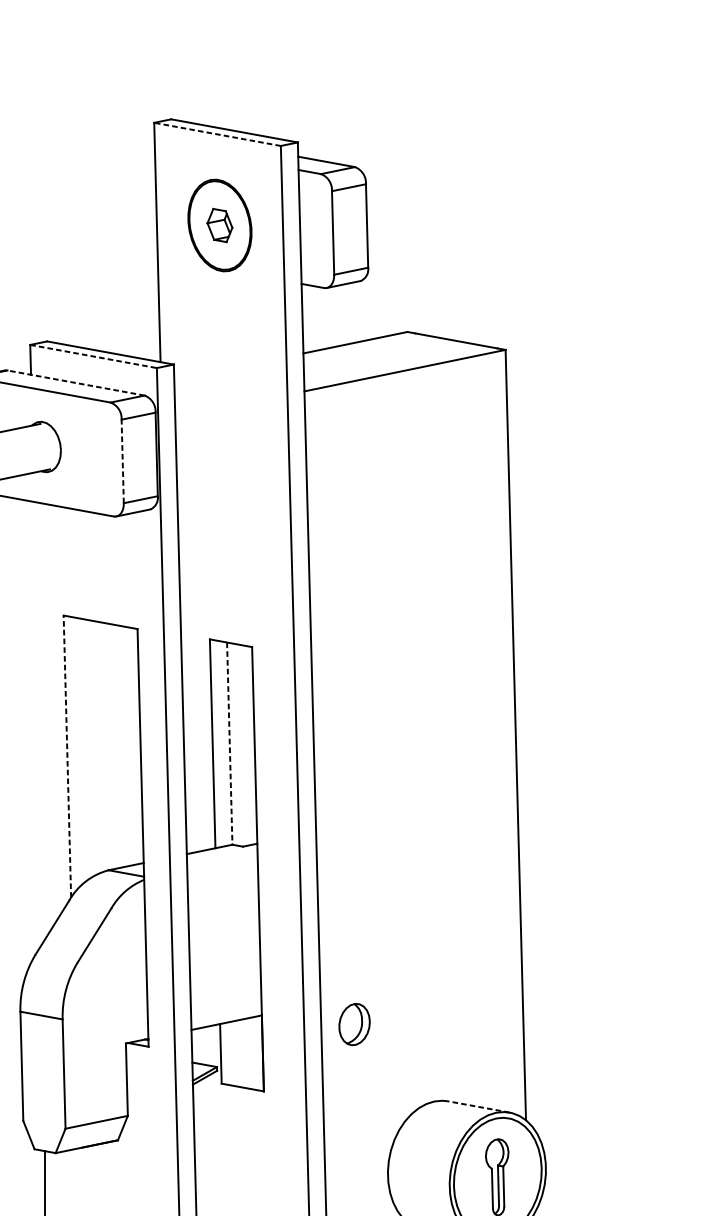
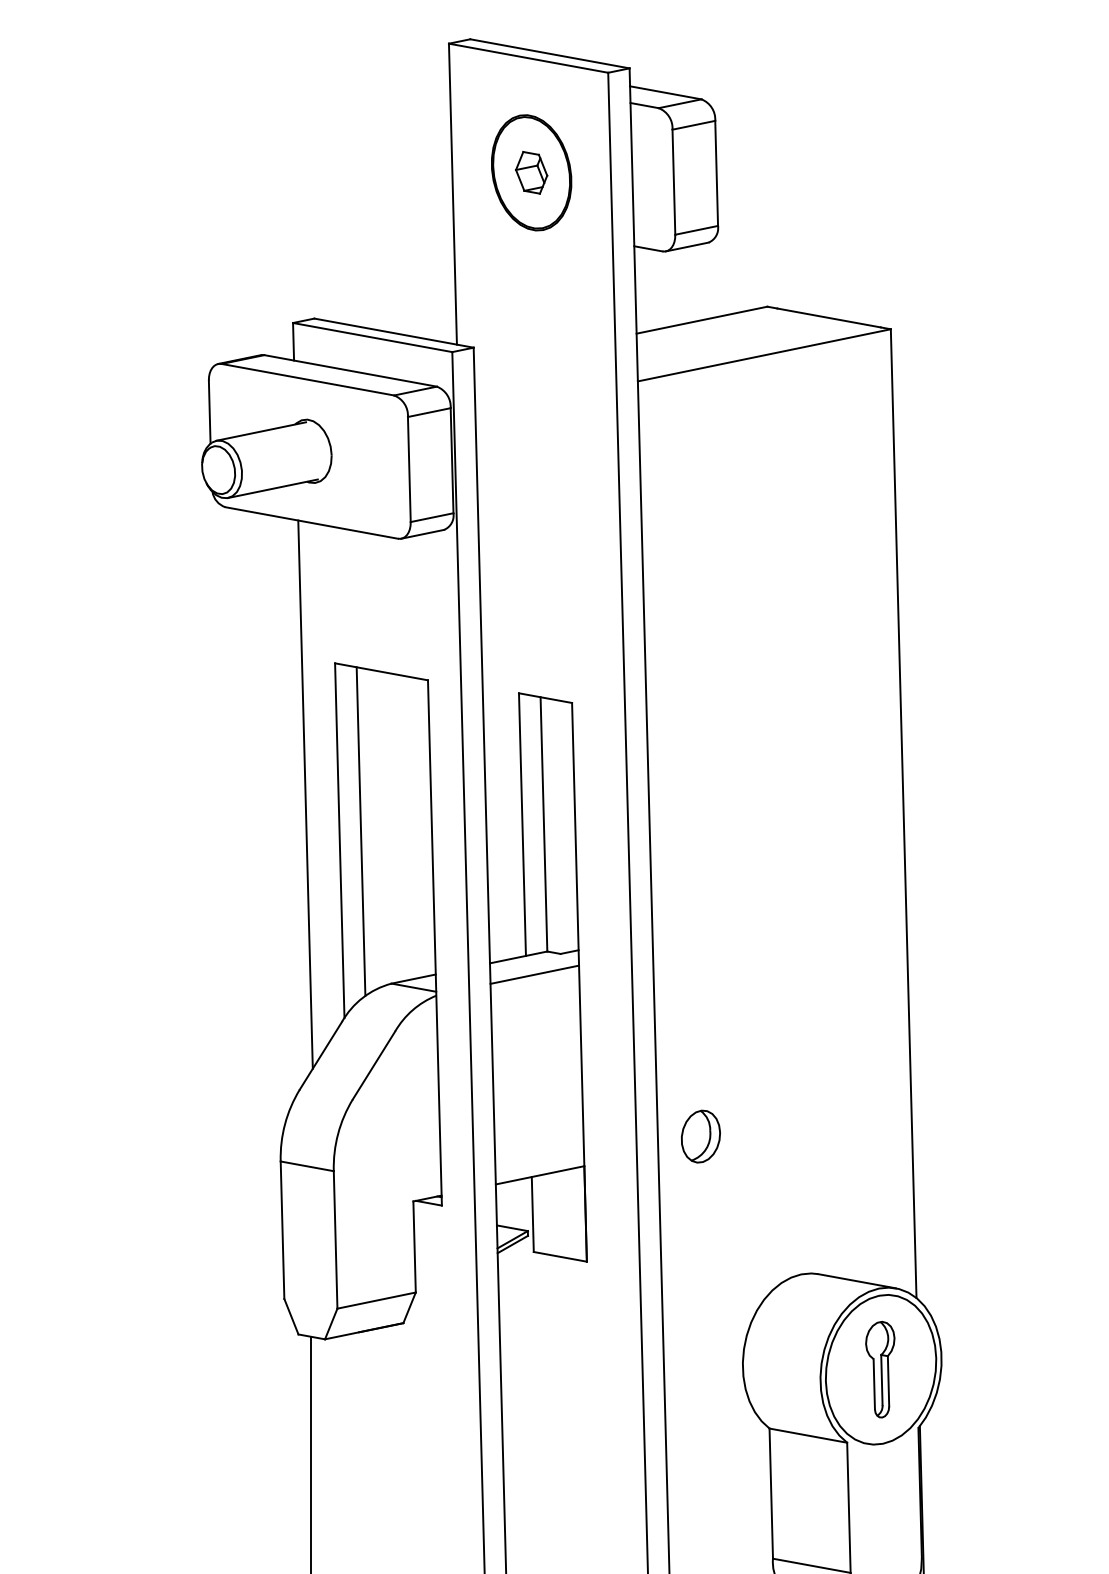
line: (217, 134) -> (528, 58), dashed -> solid
line: (93, 356) -> (372, 337), dashed -> solid
line: (75, 382) -> (350, 370), dashed -> solid
line: (122, 461) -> (409, 469), dashed -> solid
line: (40, 719) -> (305, 794), added
line: (229, 743) -> (543, 824), dashed -> solid
line: (83, 749) -> (360, 831), added
line: (67, 756) -> (339, 840), dashed -> solid
line: (222, 863) -> (534, 974), added
part: (354, 1024) -> (700, 1136), moved
line: (478, 1107) -> (856, 1281), dashed -> solid

